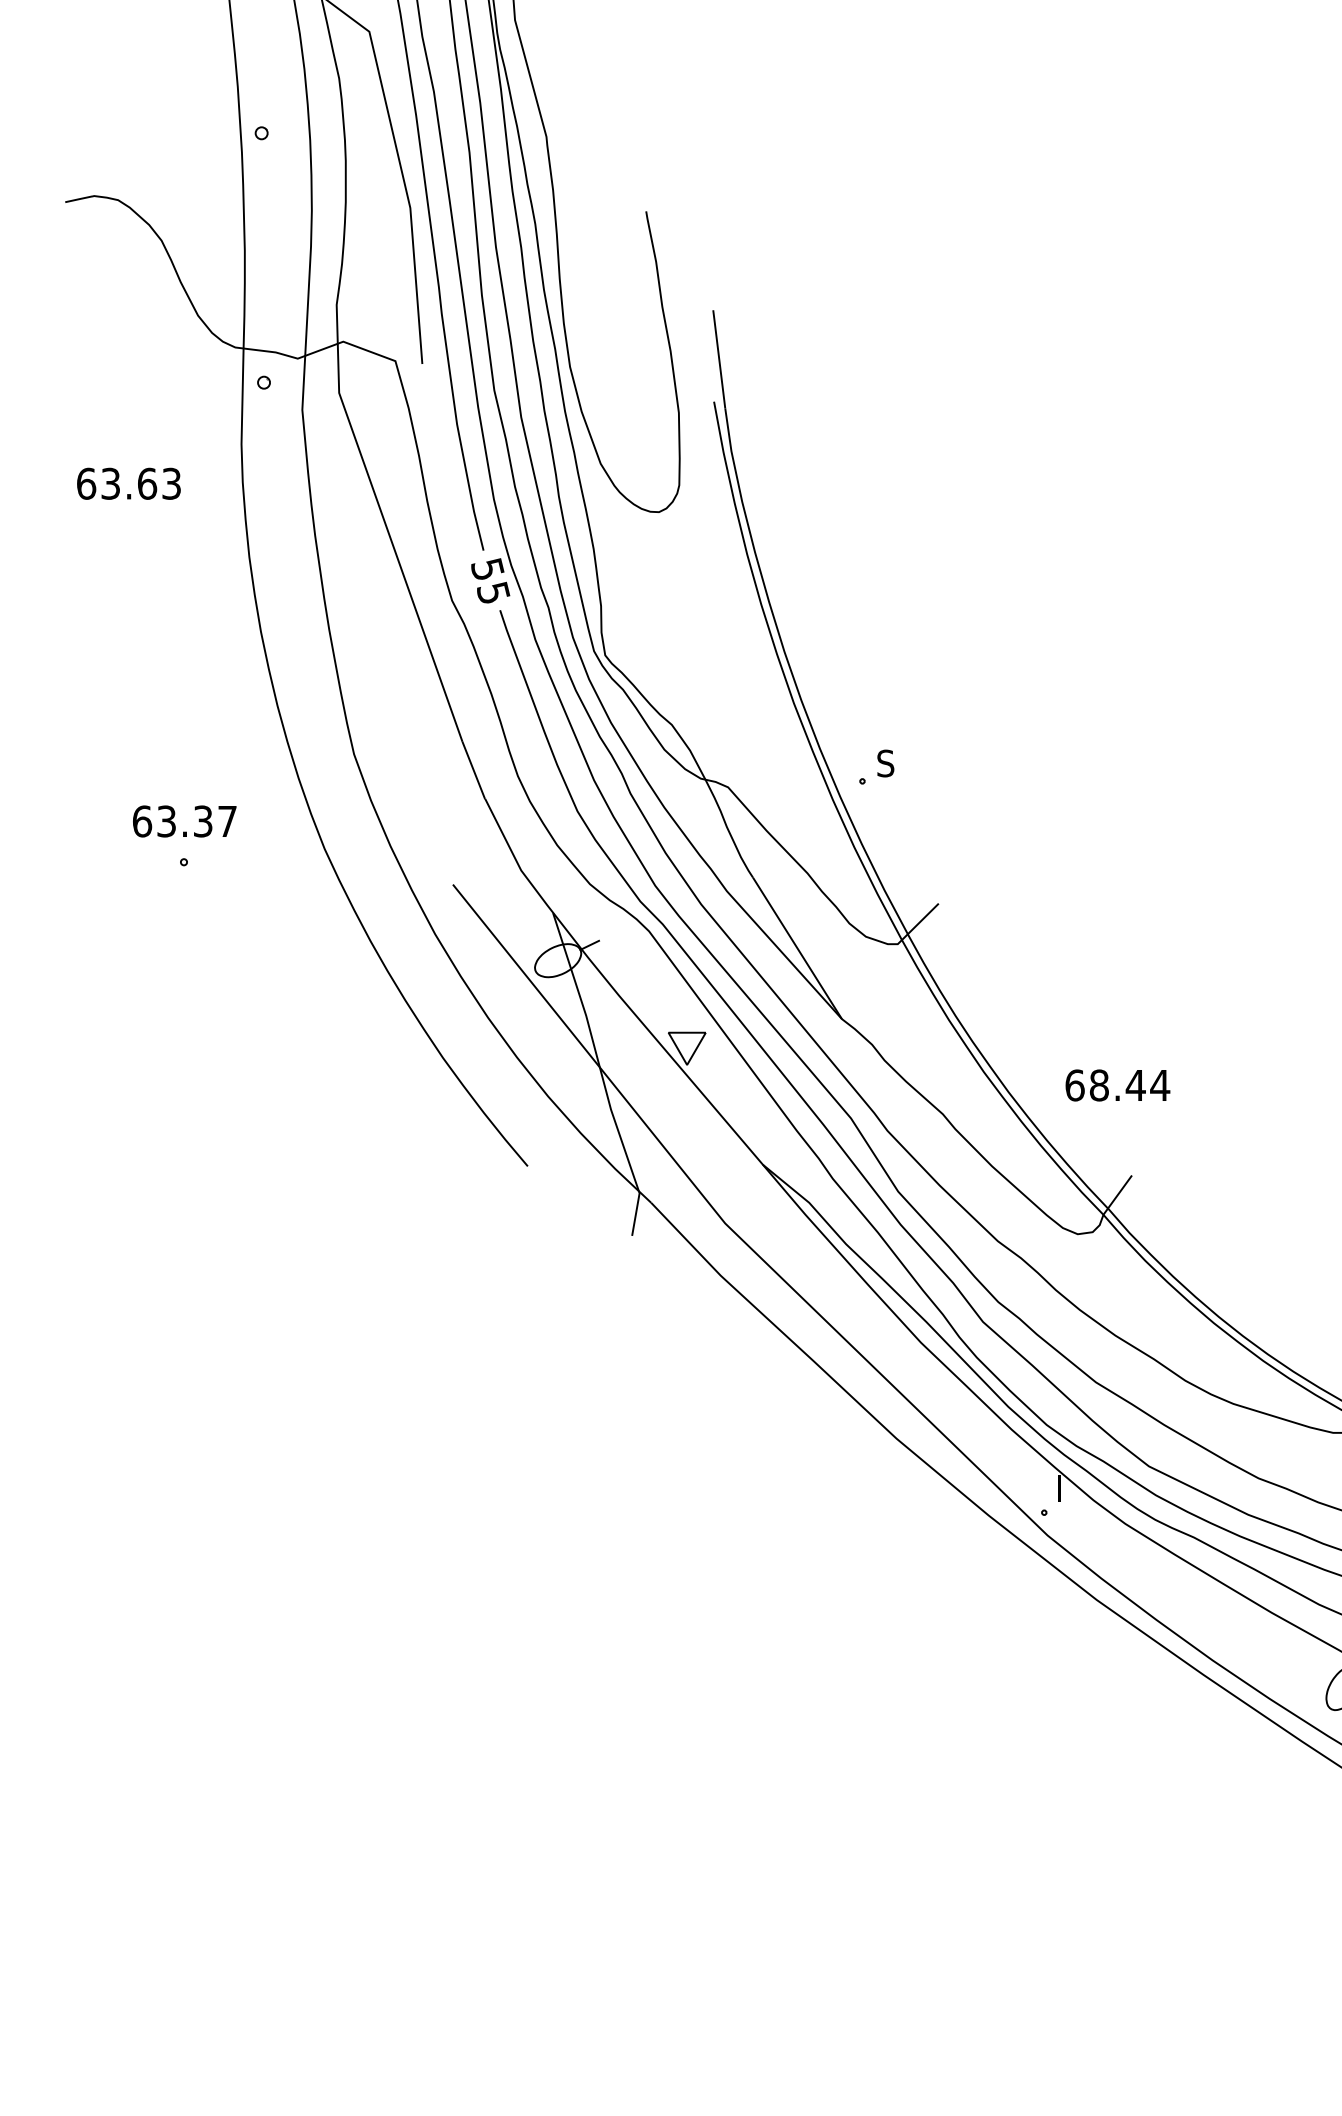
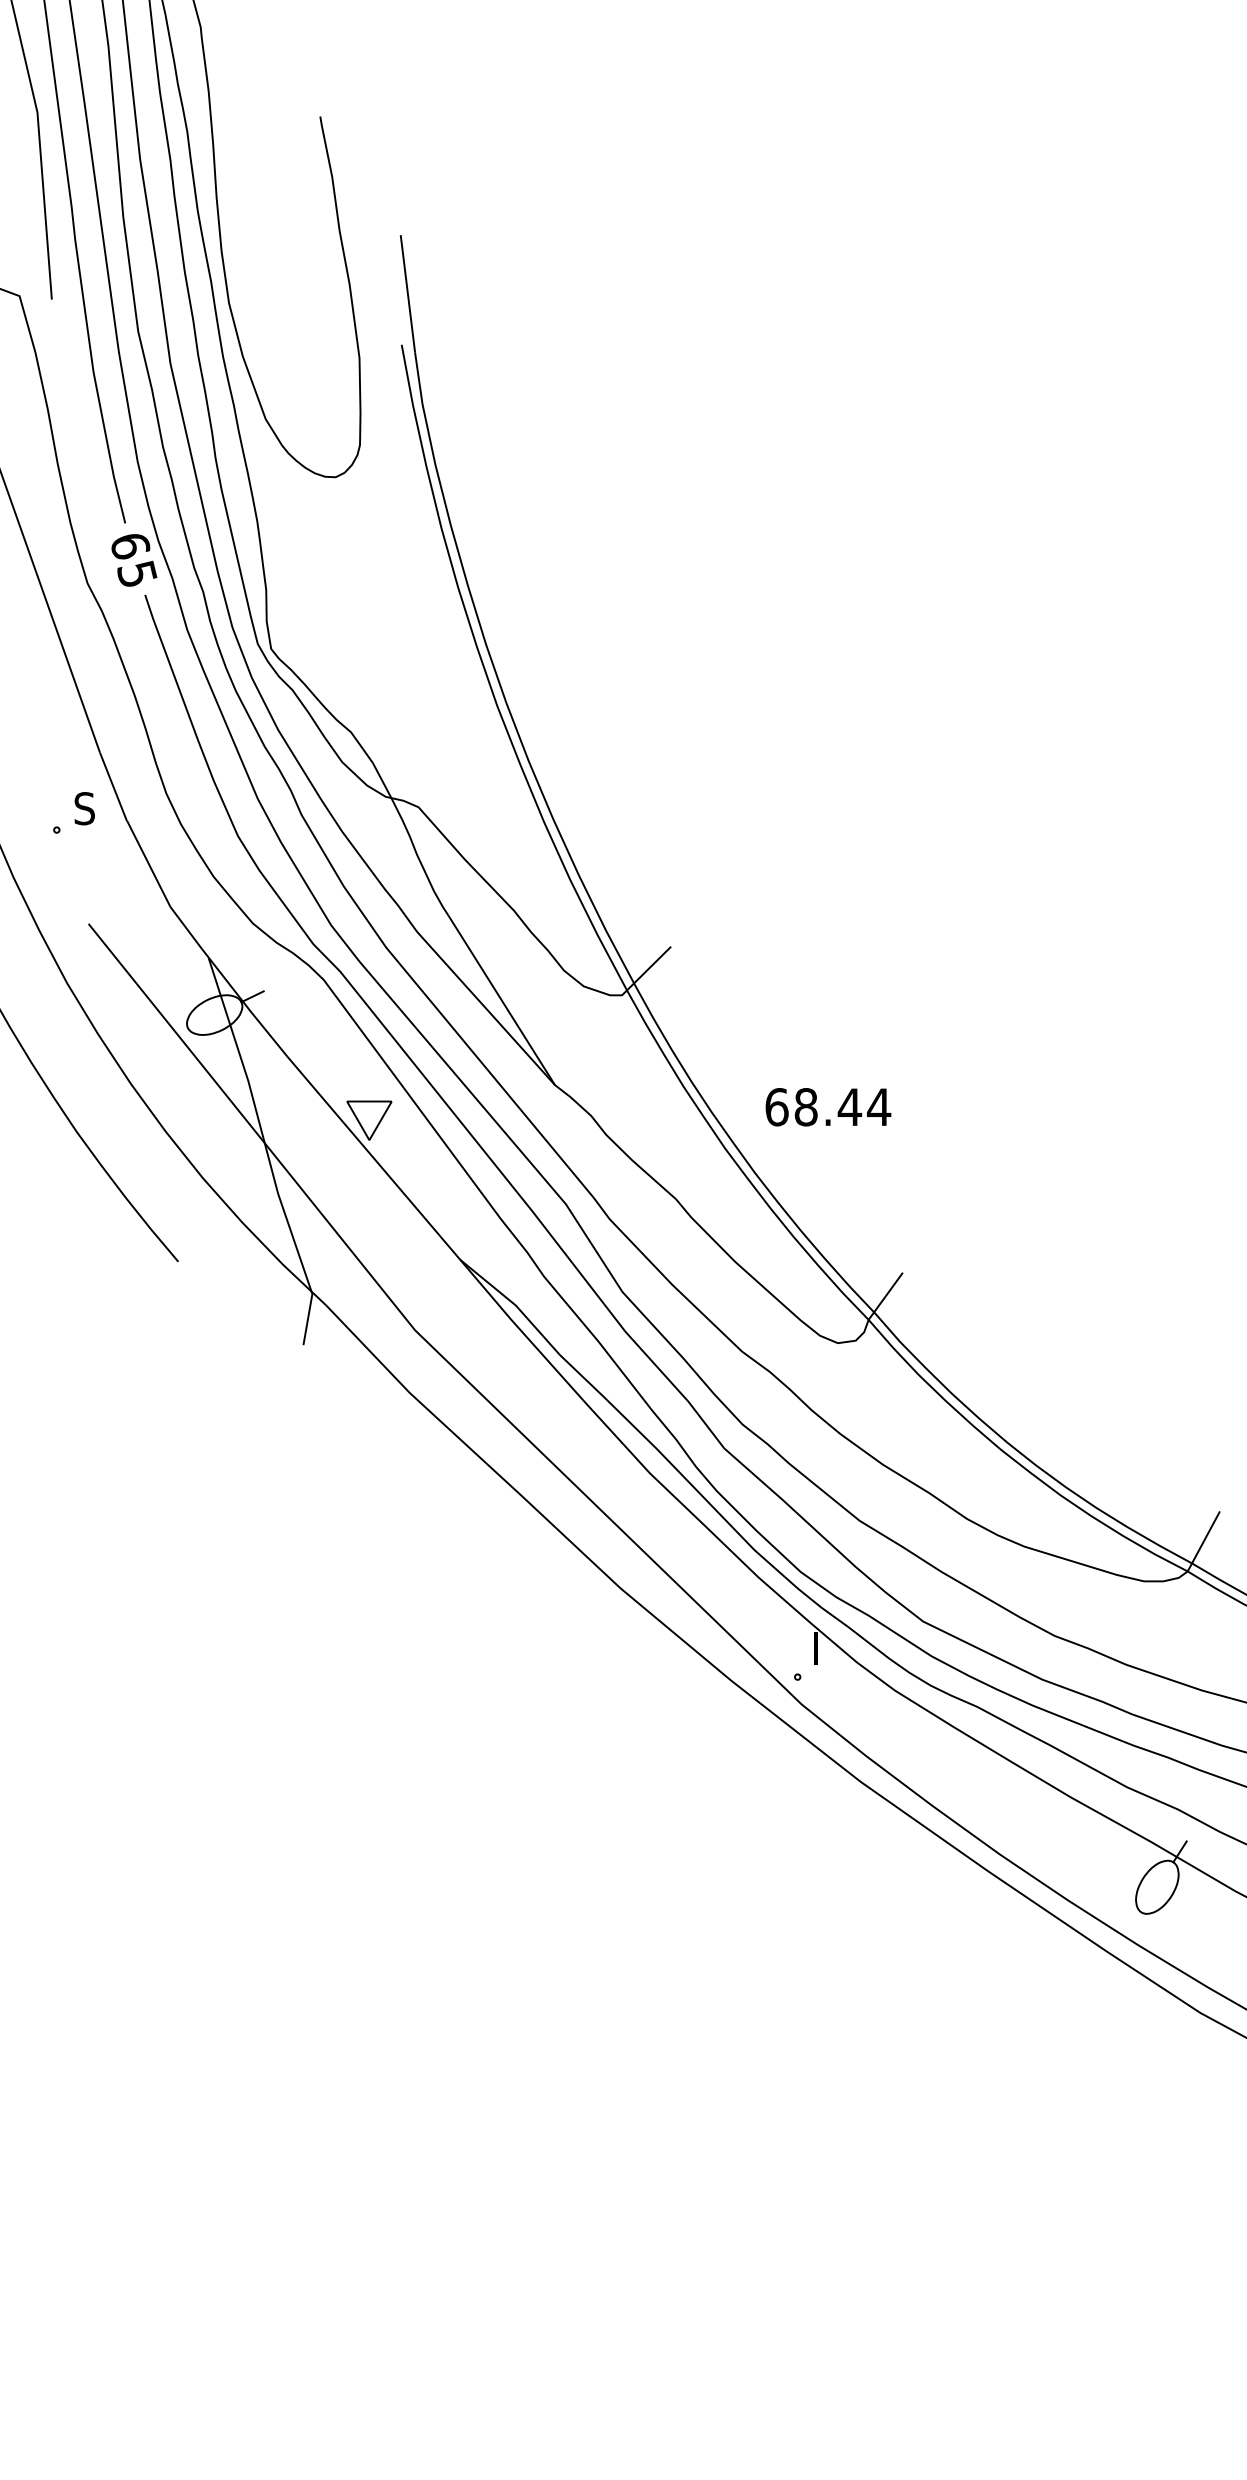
text: (487, 569) -> (129, 546), 55 -> 65
part: (876, 766) -> (73, 812), moved
text: (1117, 1085) -> (827, 1107), moved

